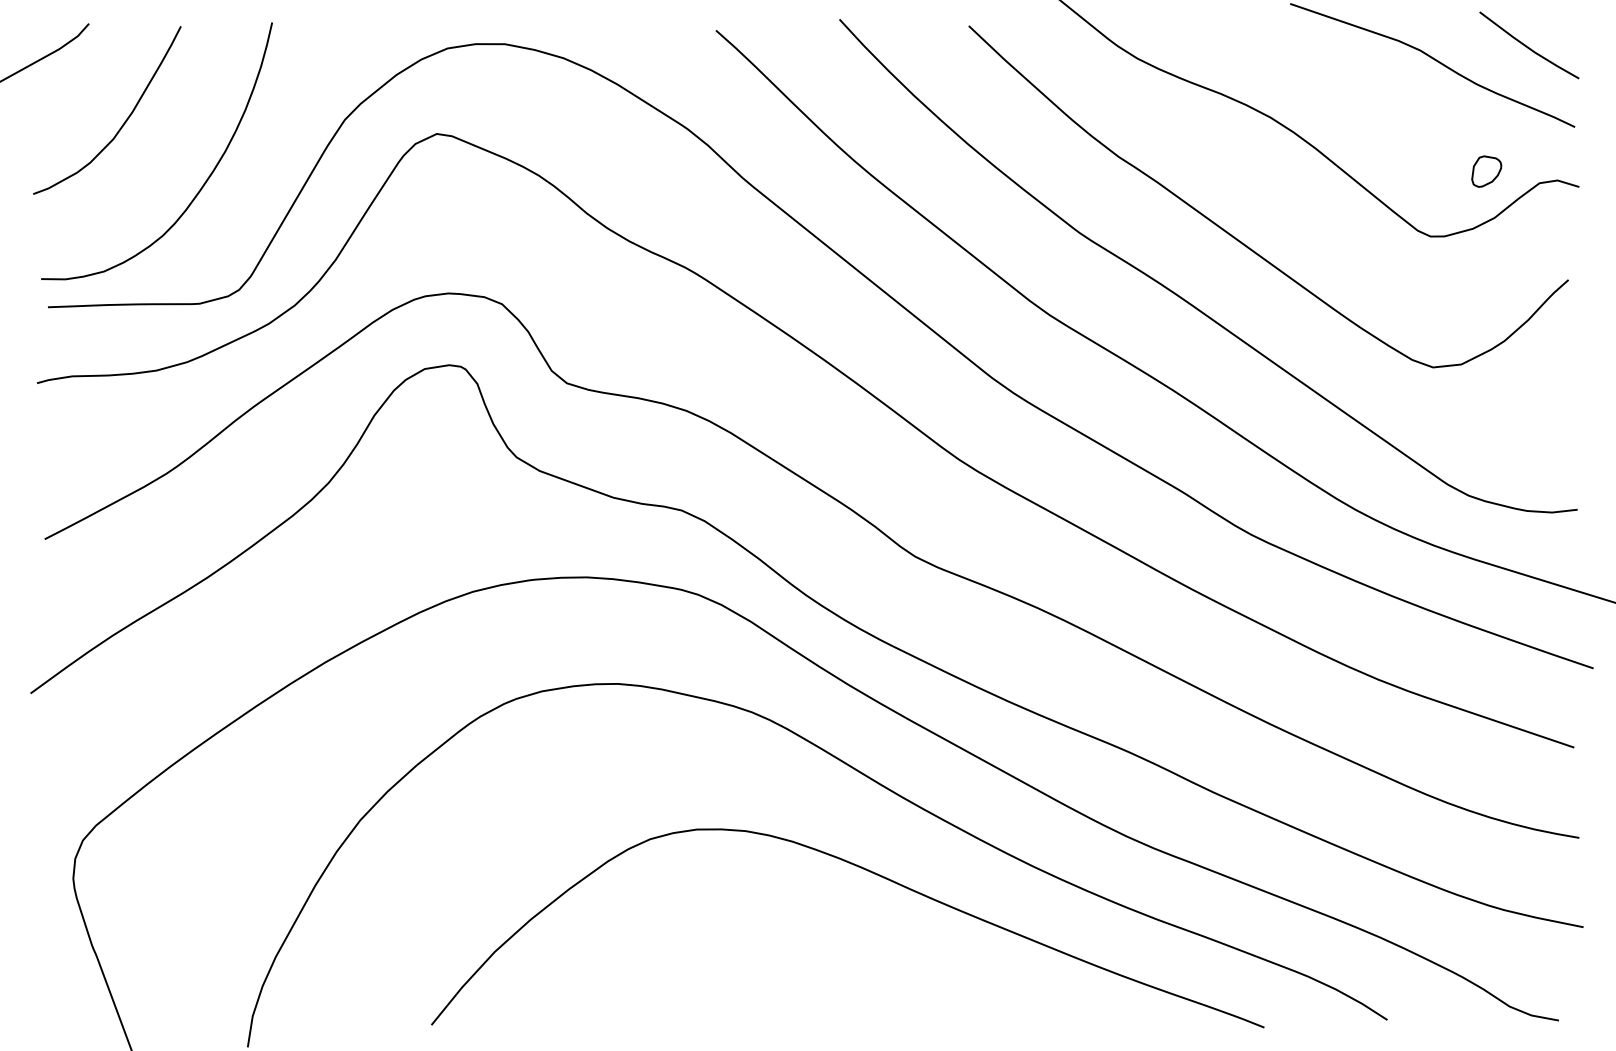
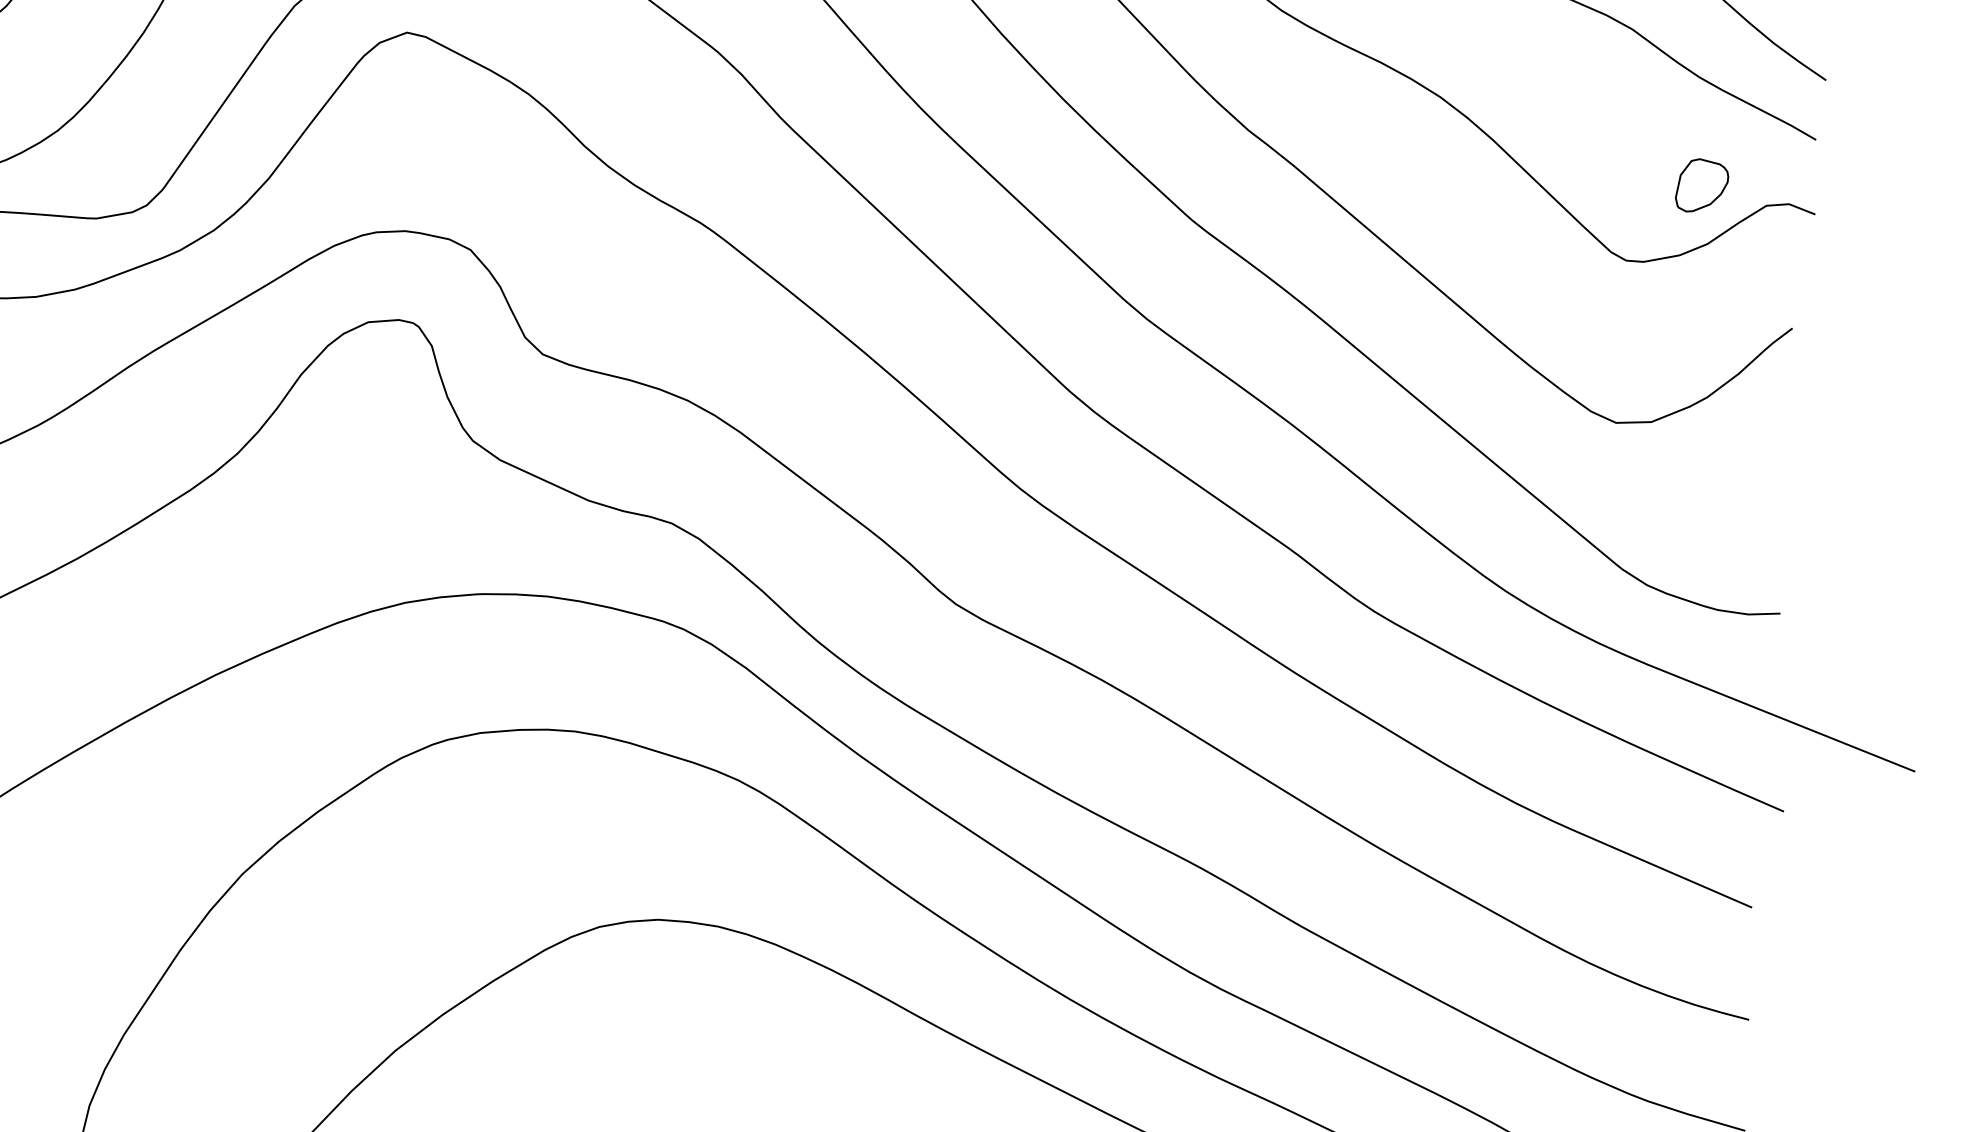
part: (1486, 171) -> (1702, 185), size x1.4

